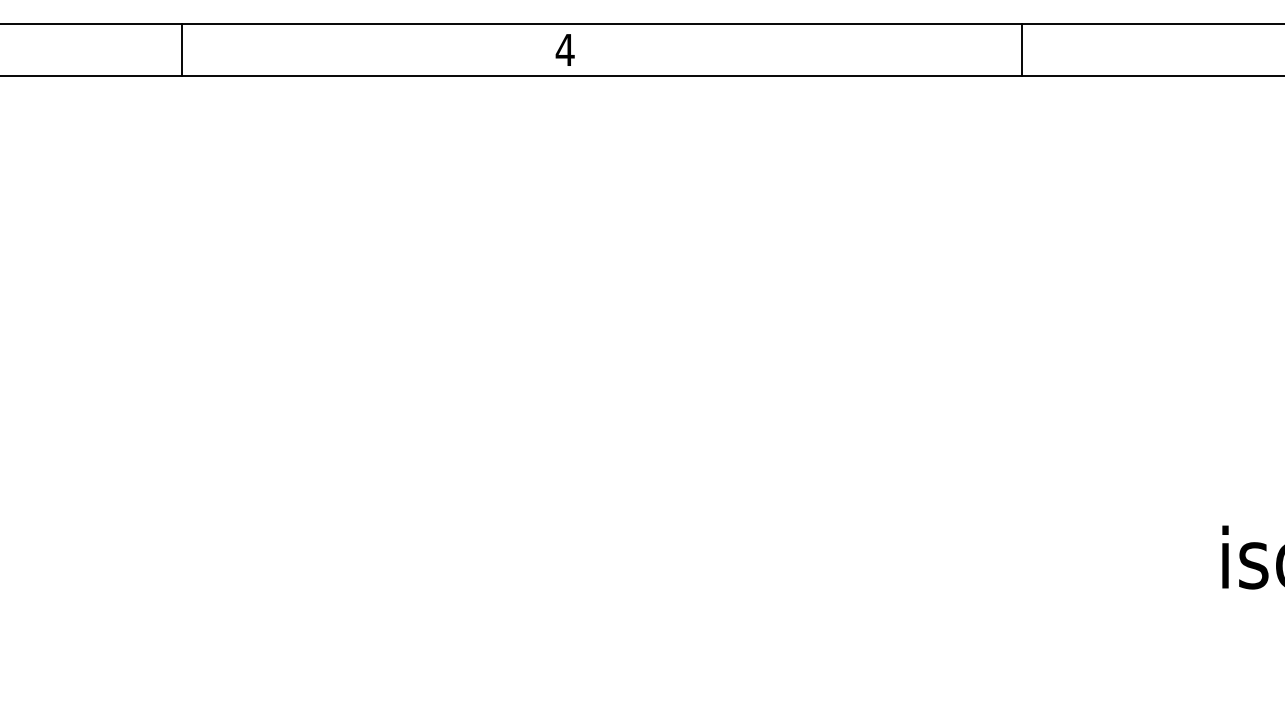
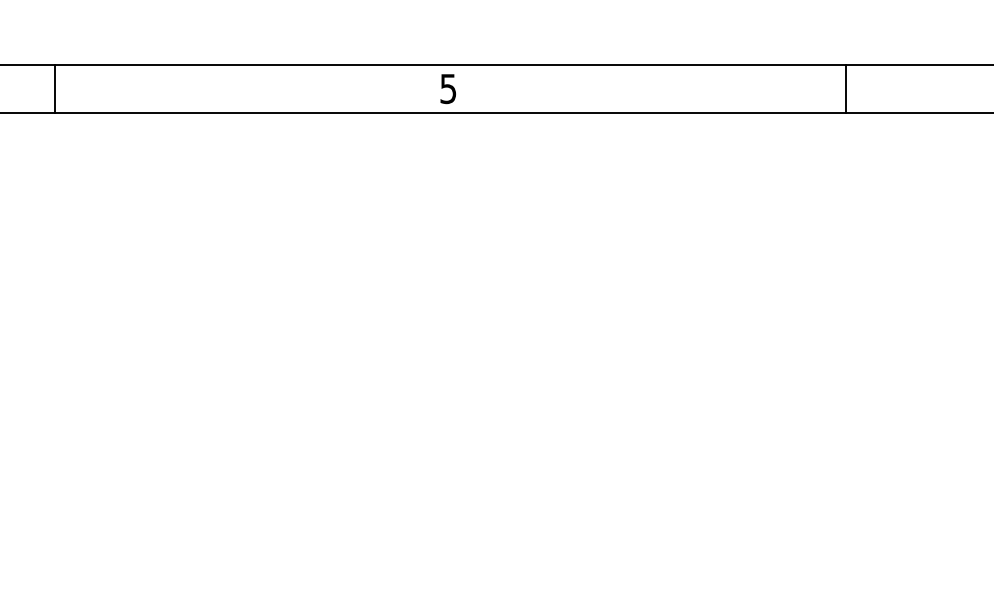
line: (181, 50) -> (54, 89), moved
text: (564, 50) -> (447, 89), 4 -> 5
line: (1022, 50) -> (846, 89), moved

